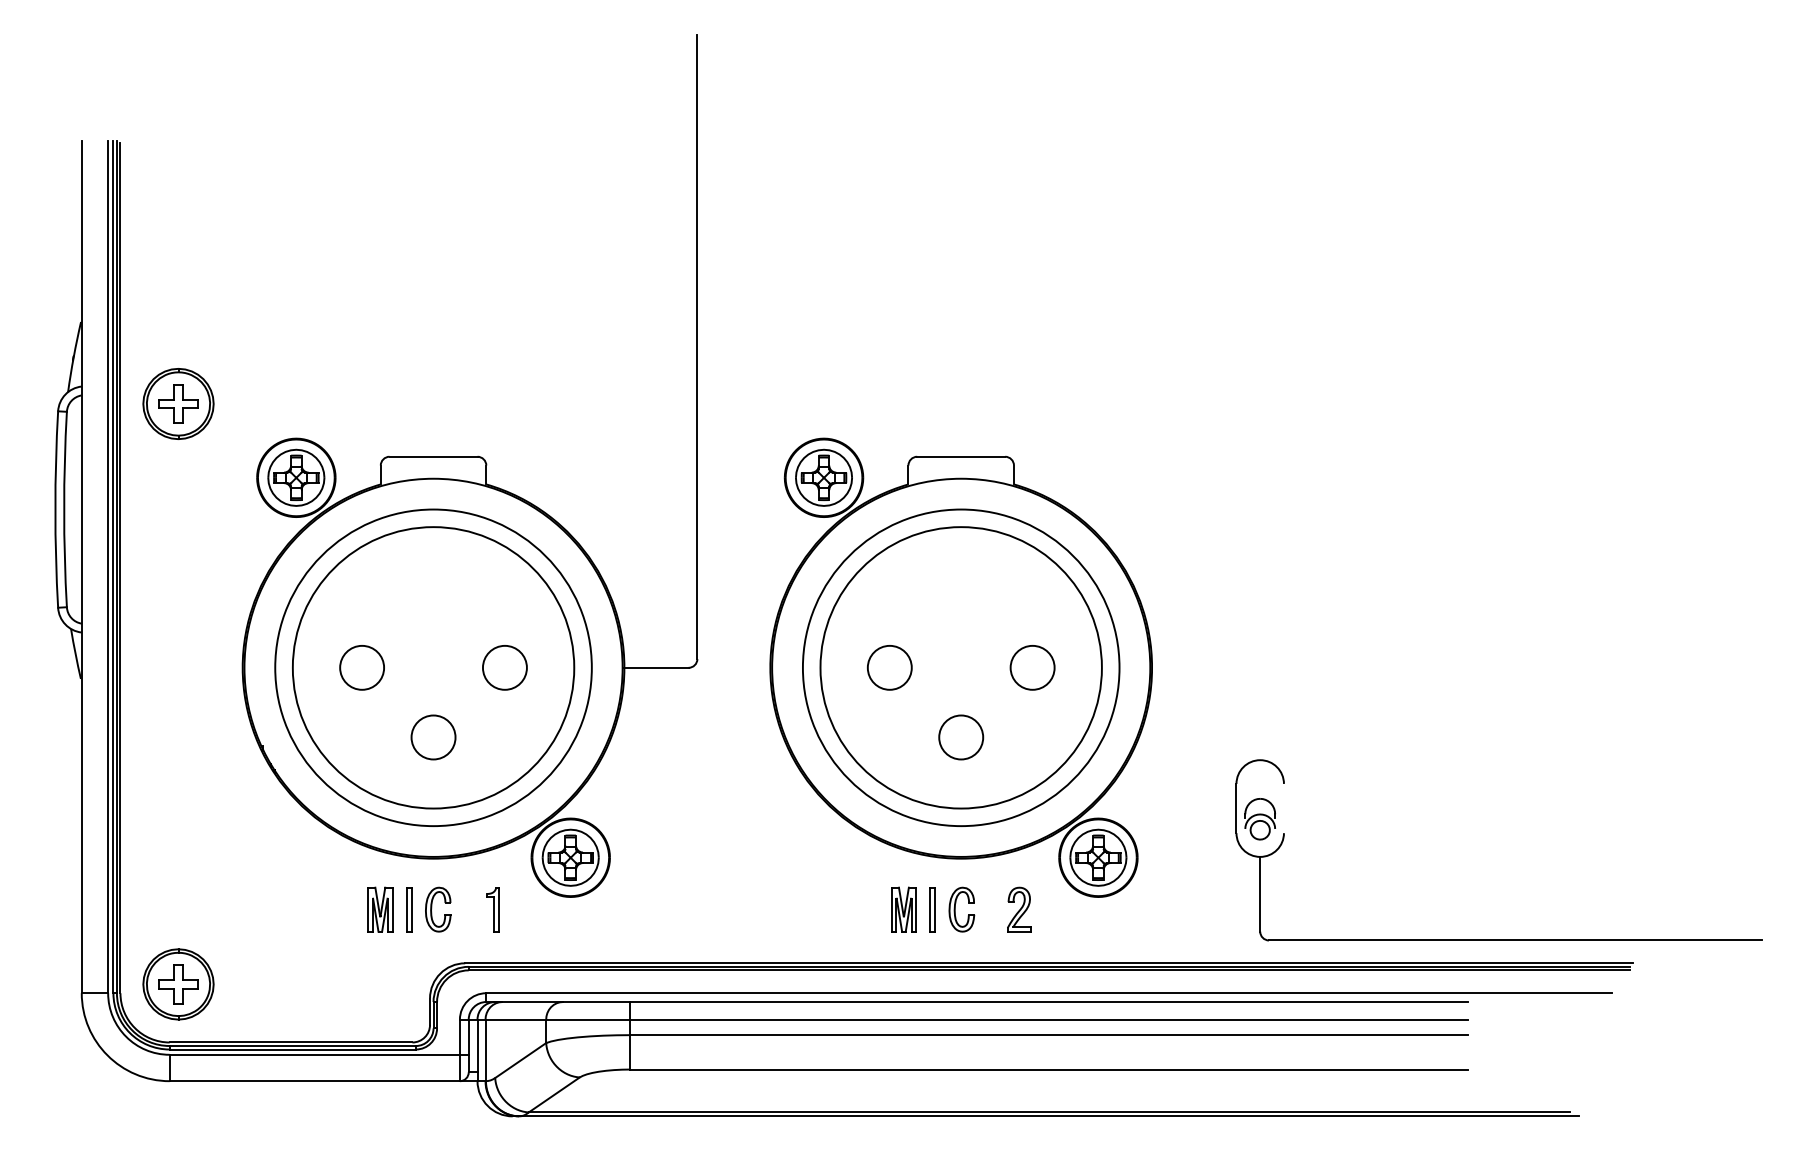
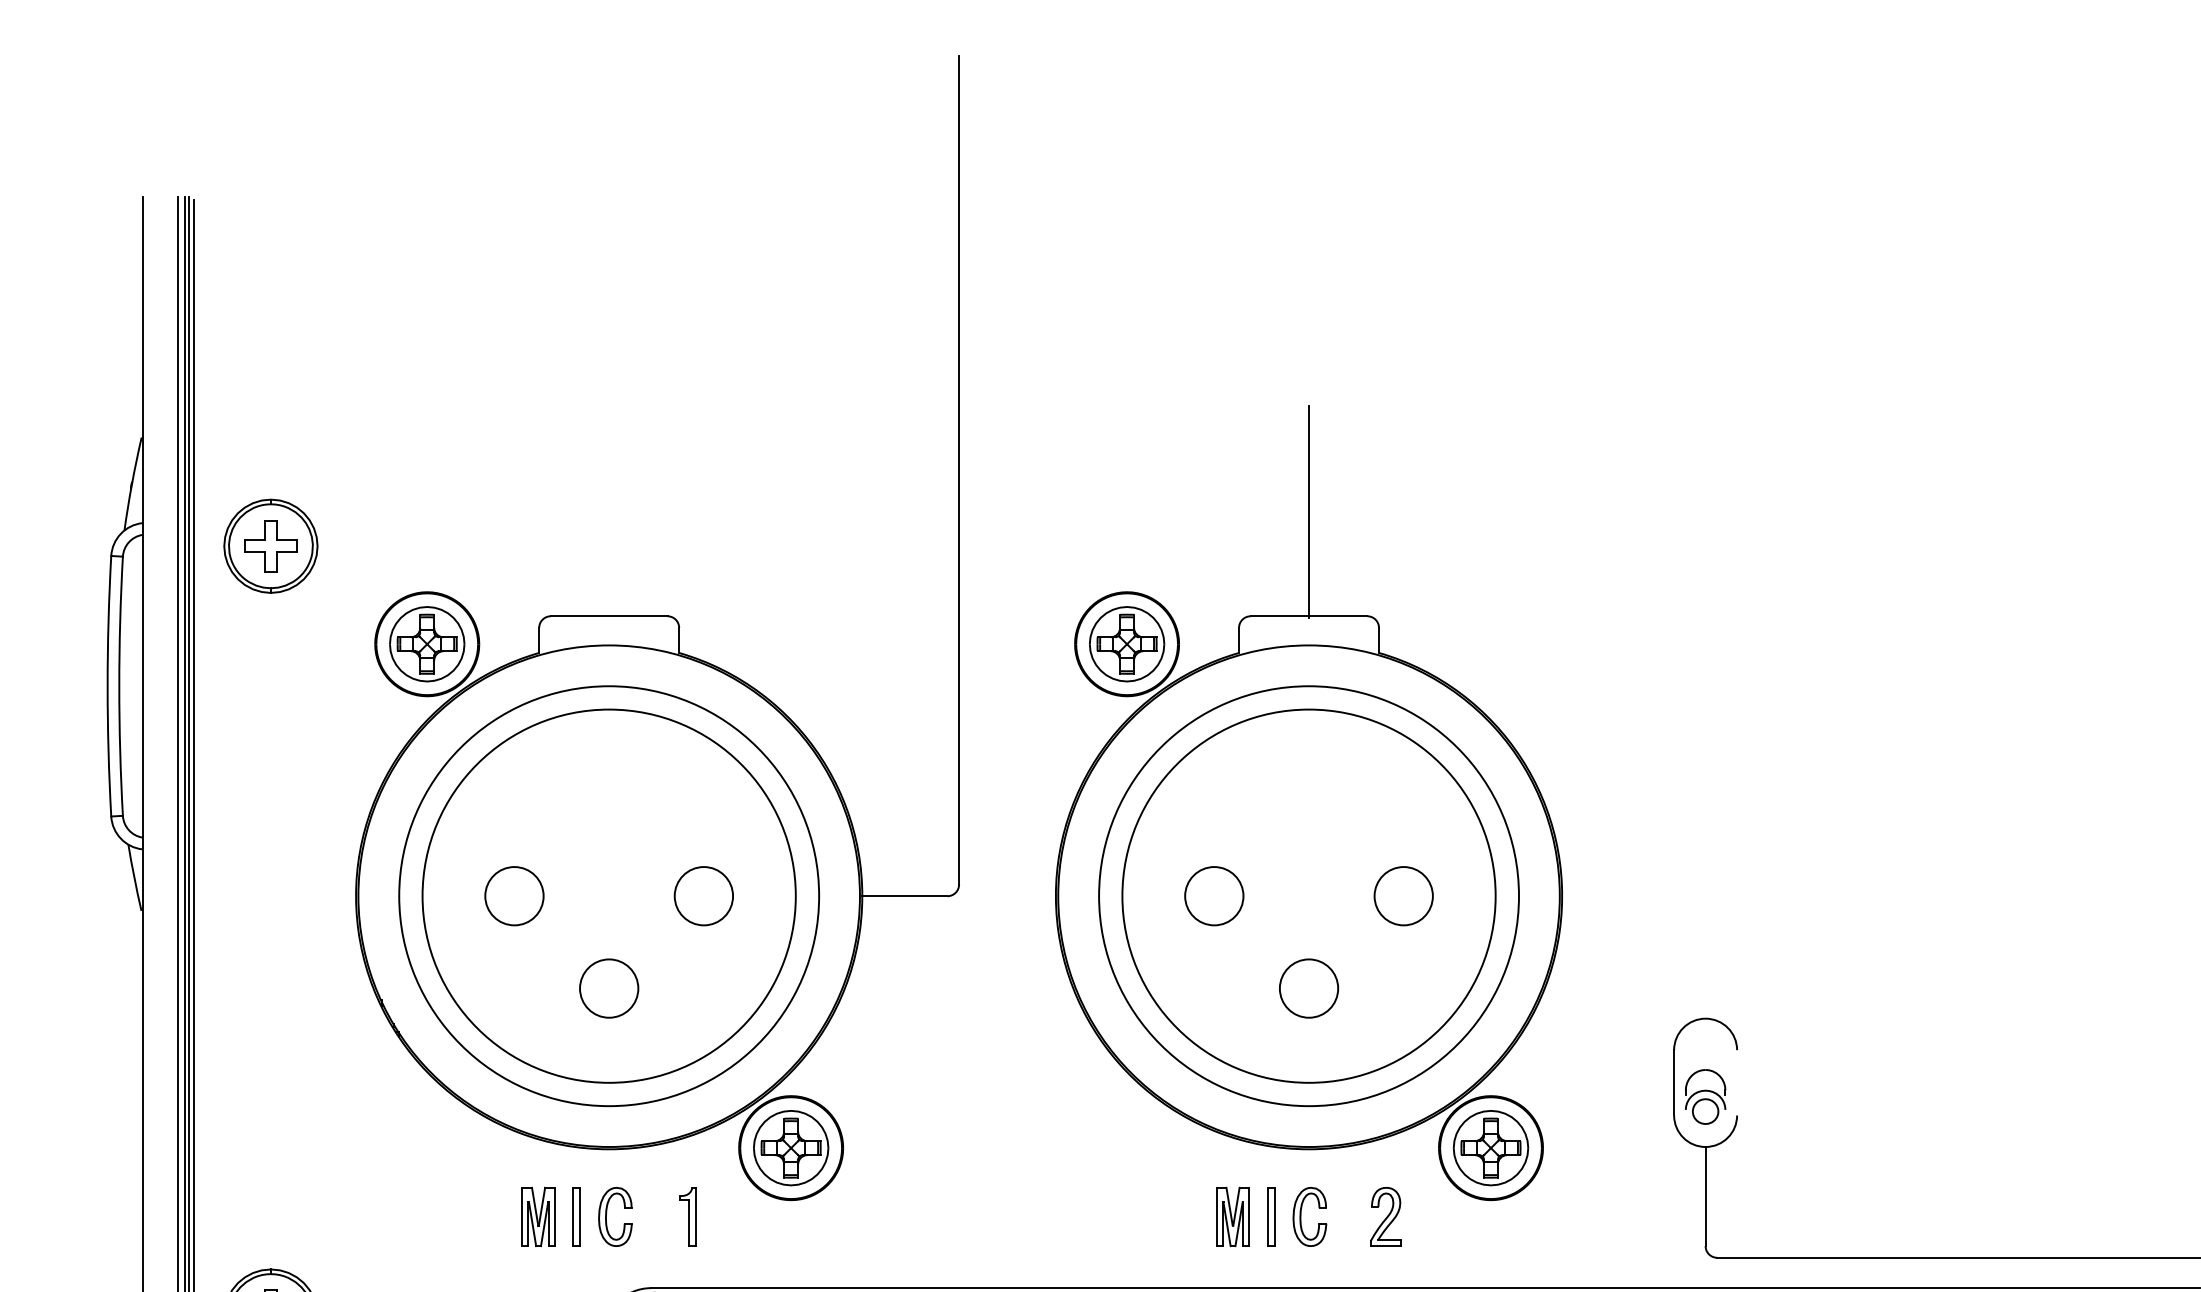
line: (961, 378) -> (1309, 512), added

